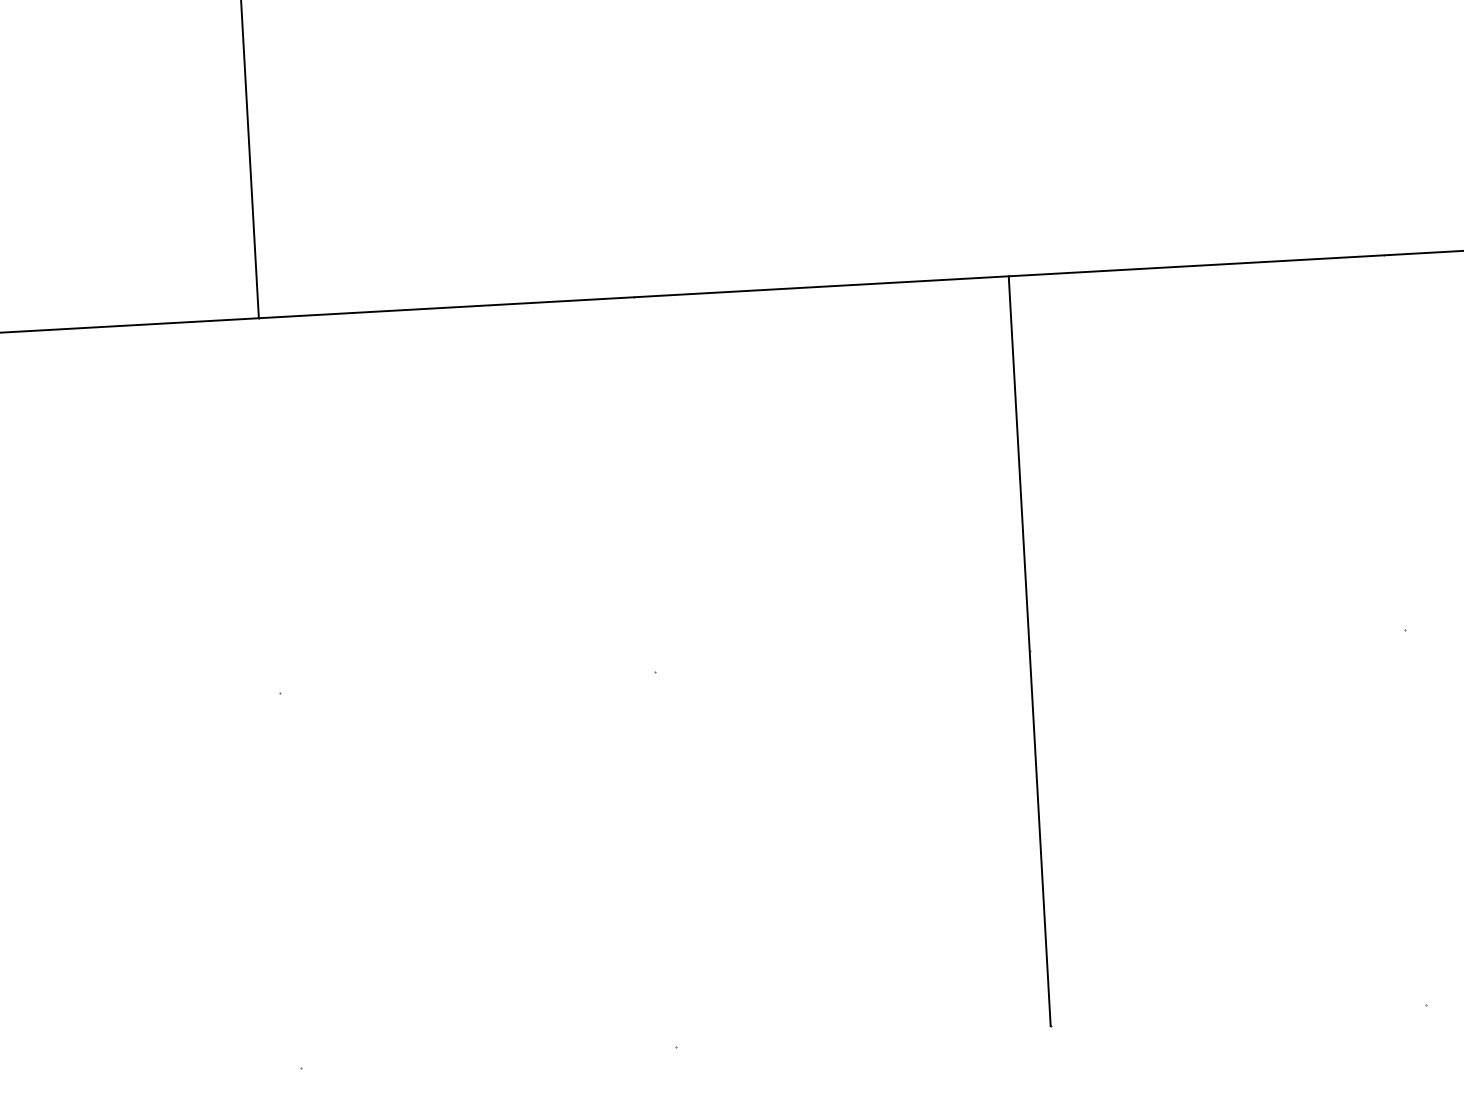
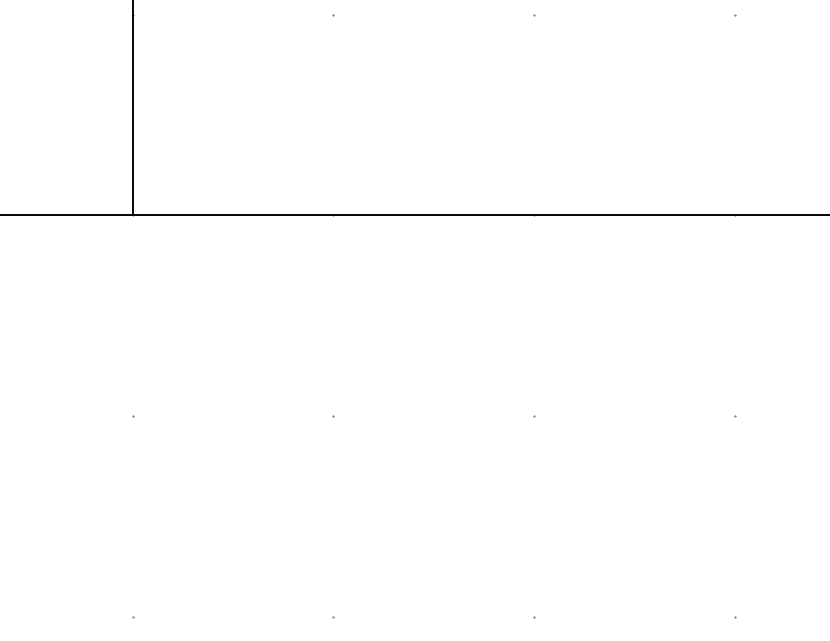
line: (1028, 650) -> (533, 415), removed

